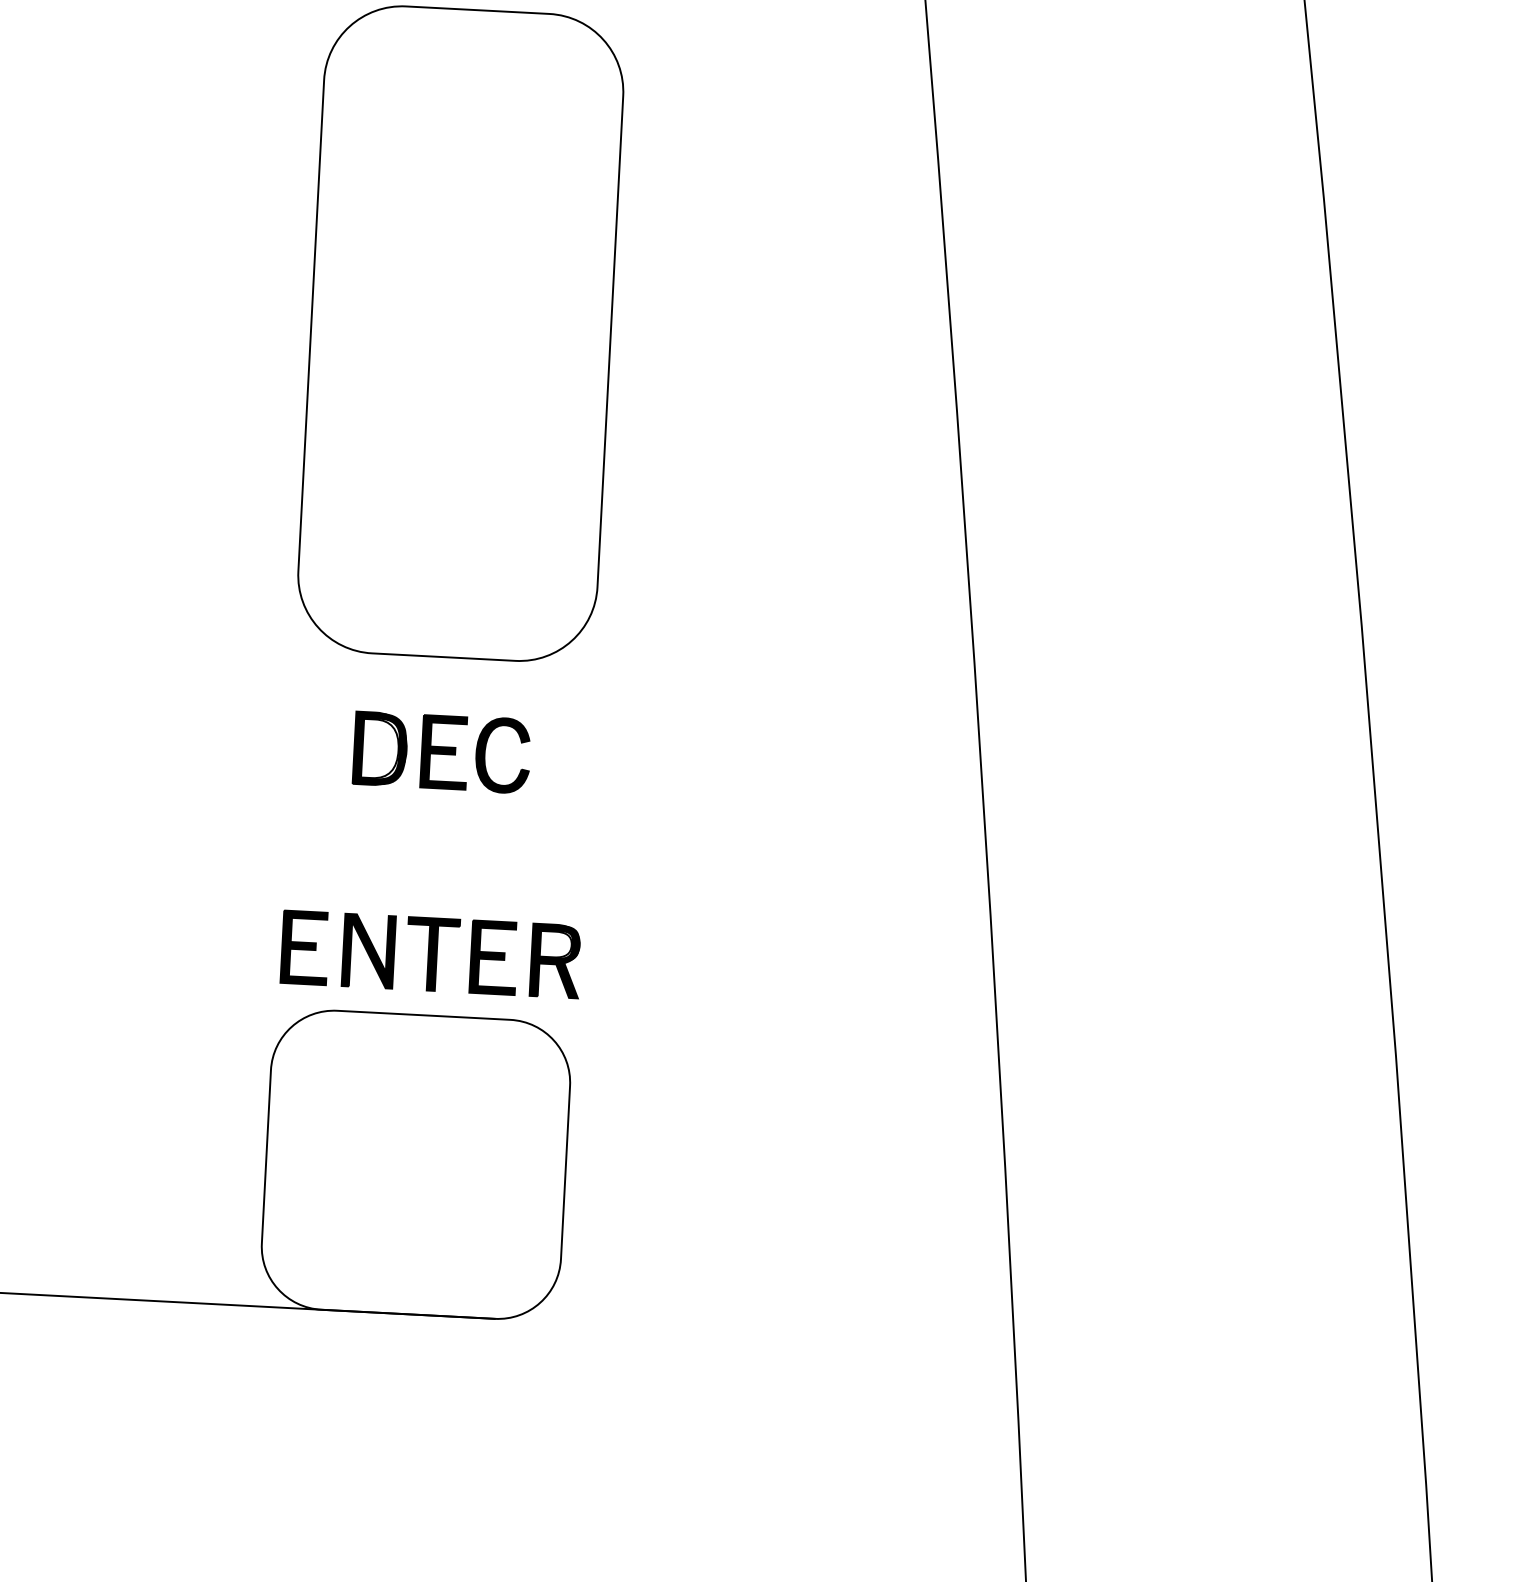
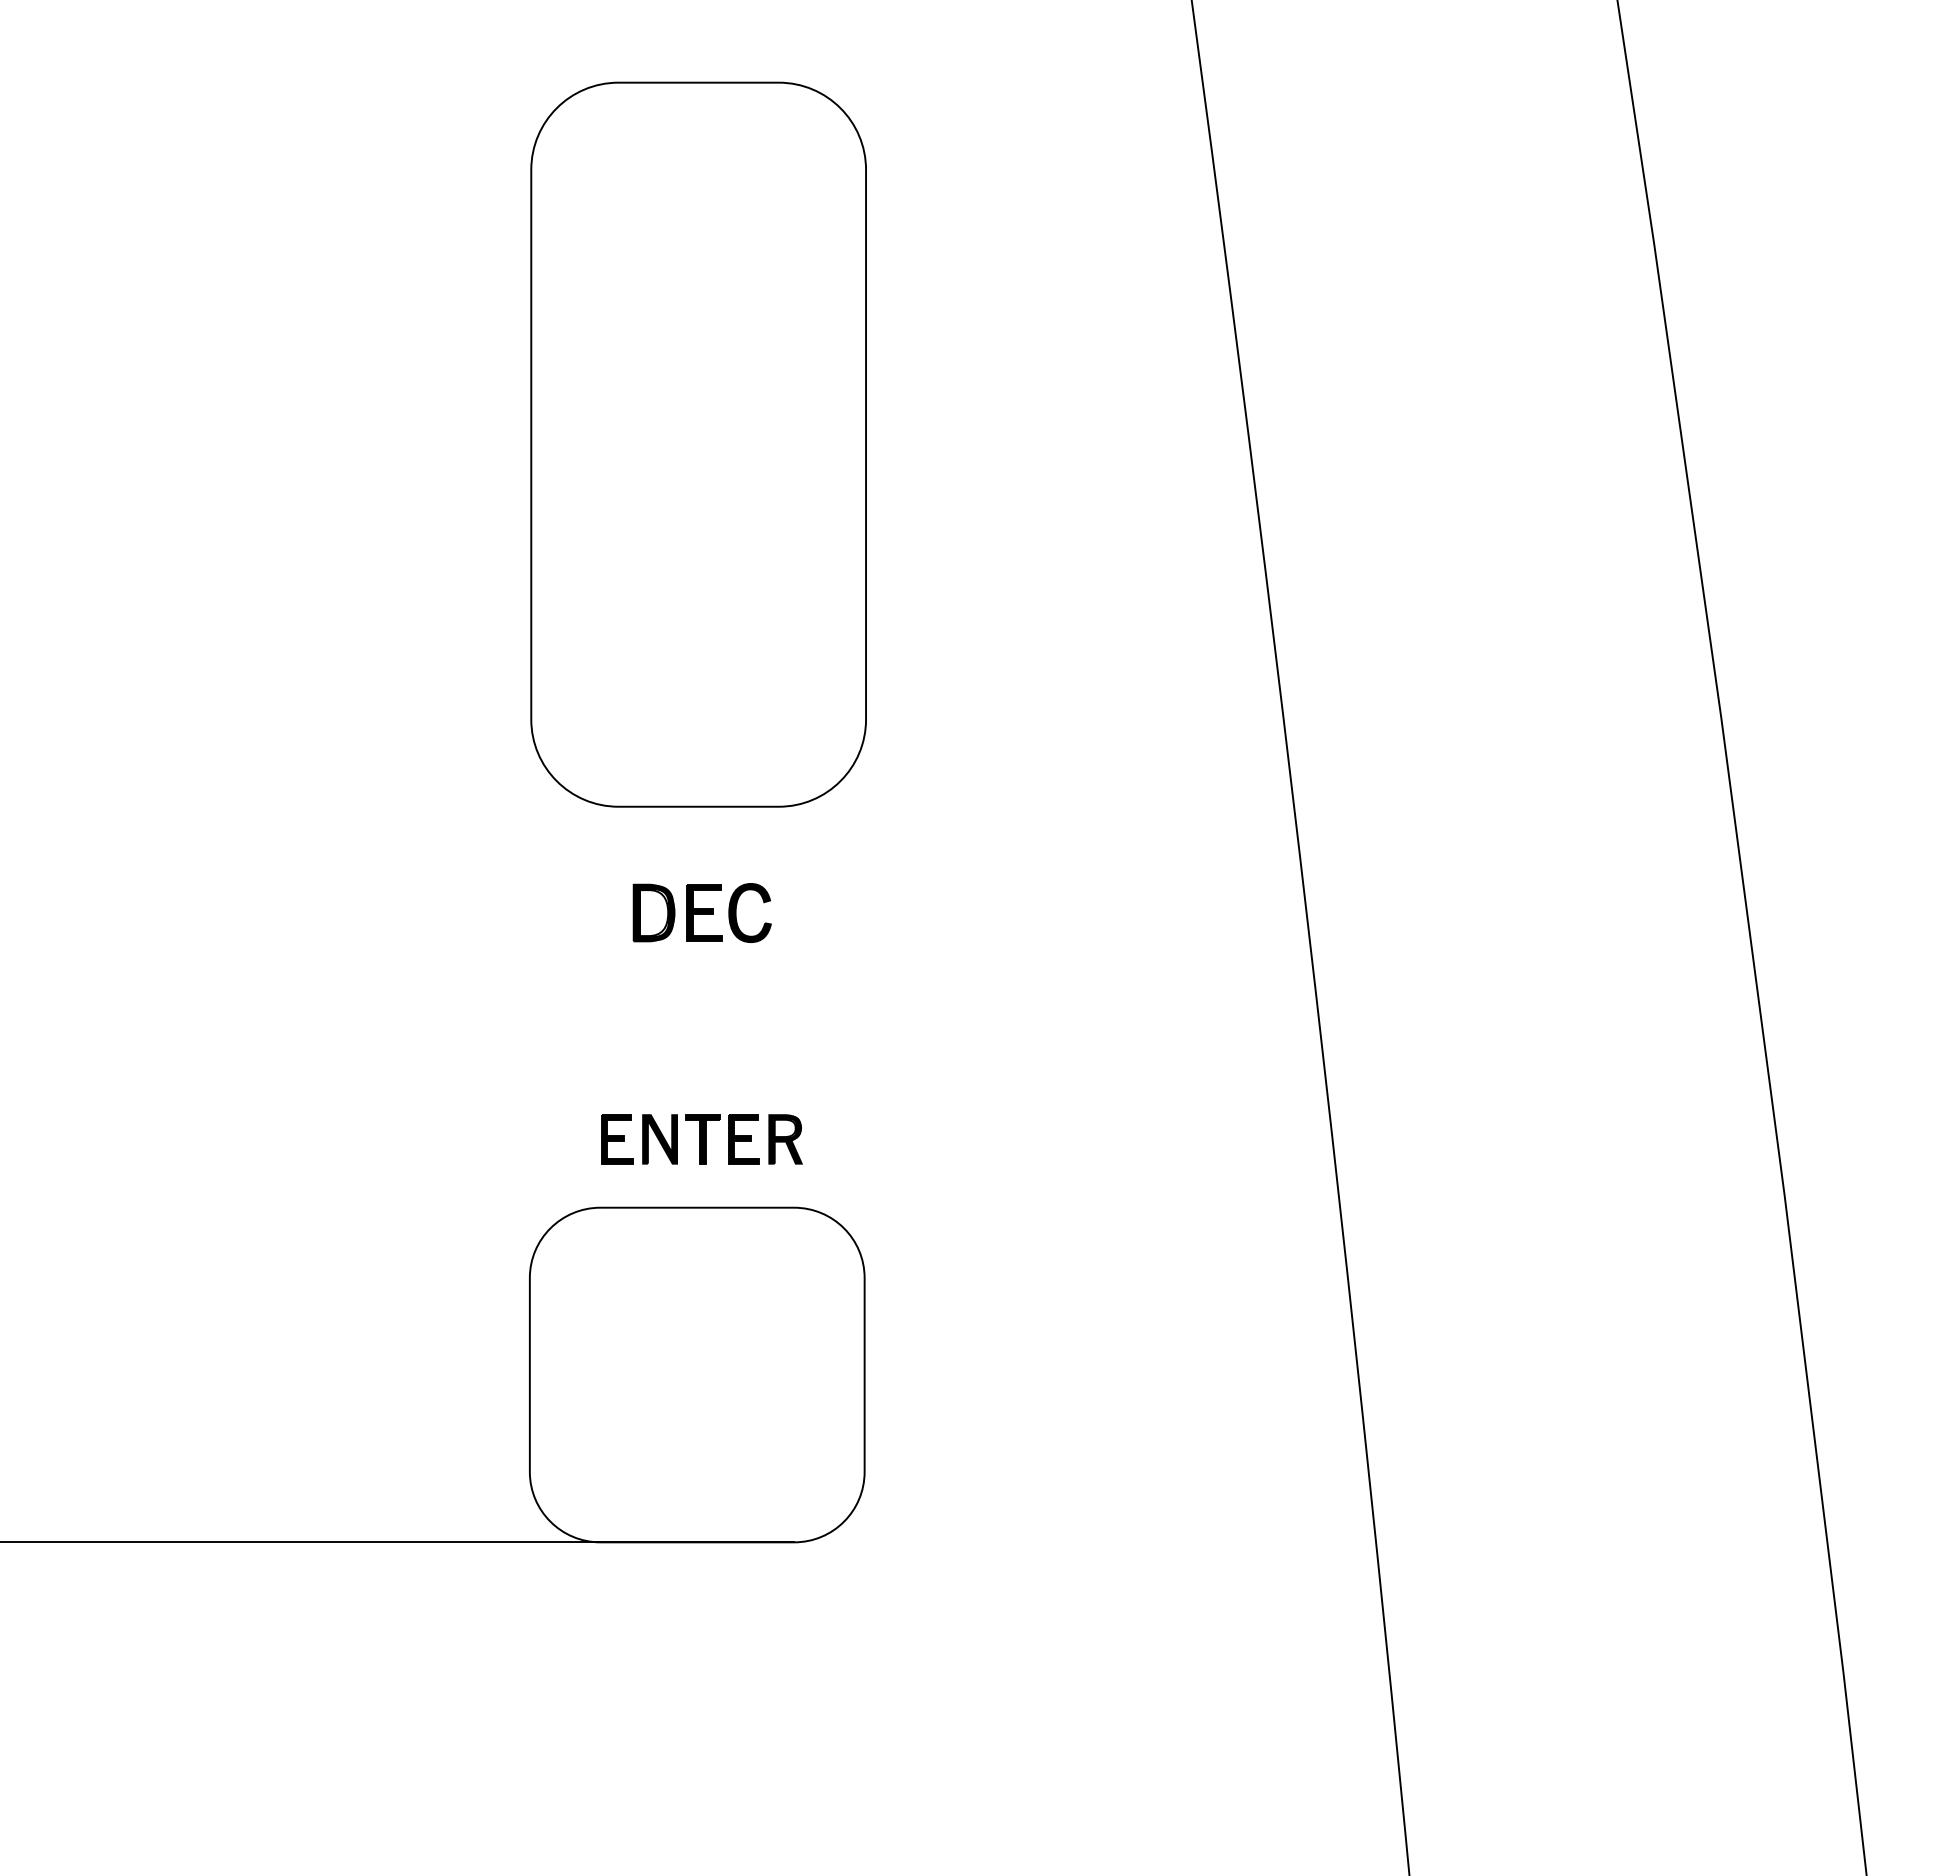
part: (442, 751) -> (702, 912), size x0.7
part: (430, 954) -> (701, 1139), size x0.6

